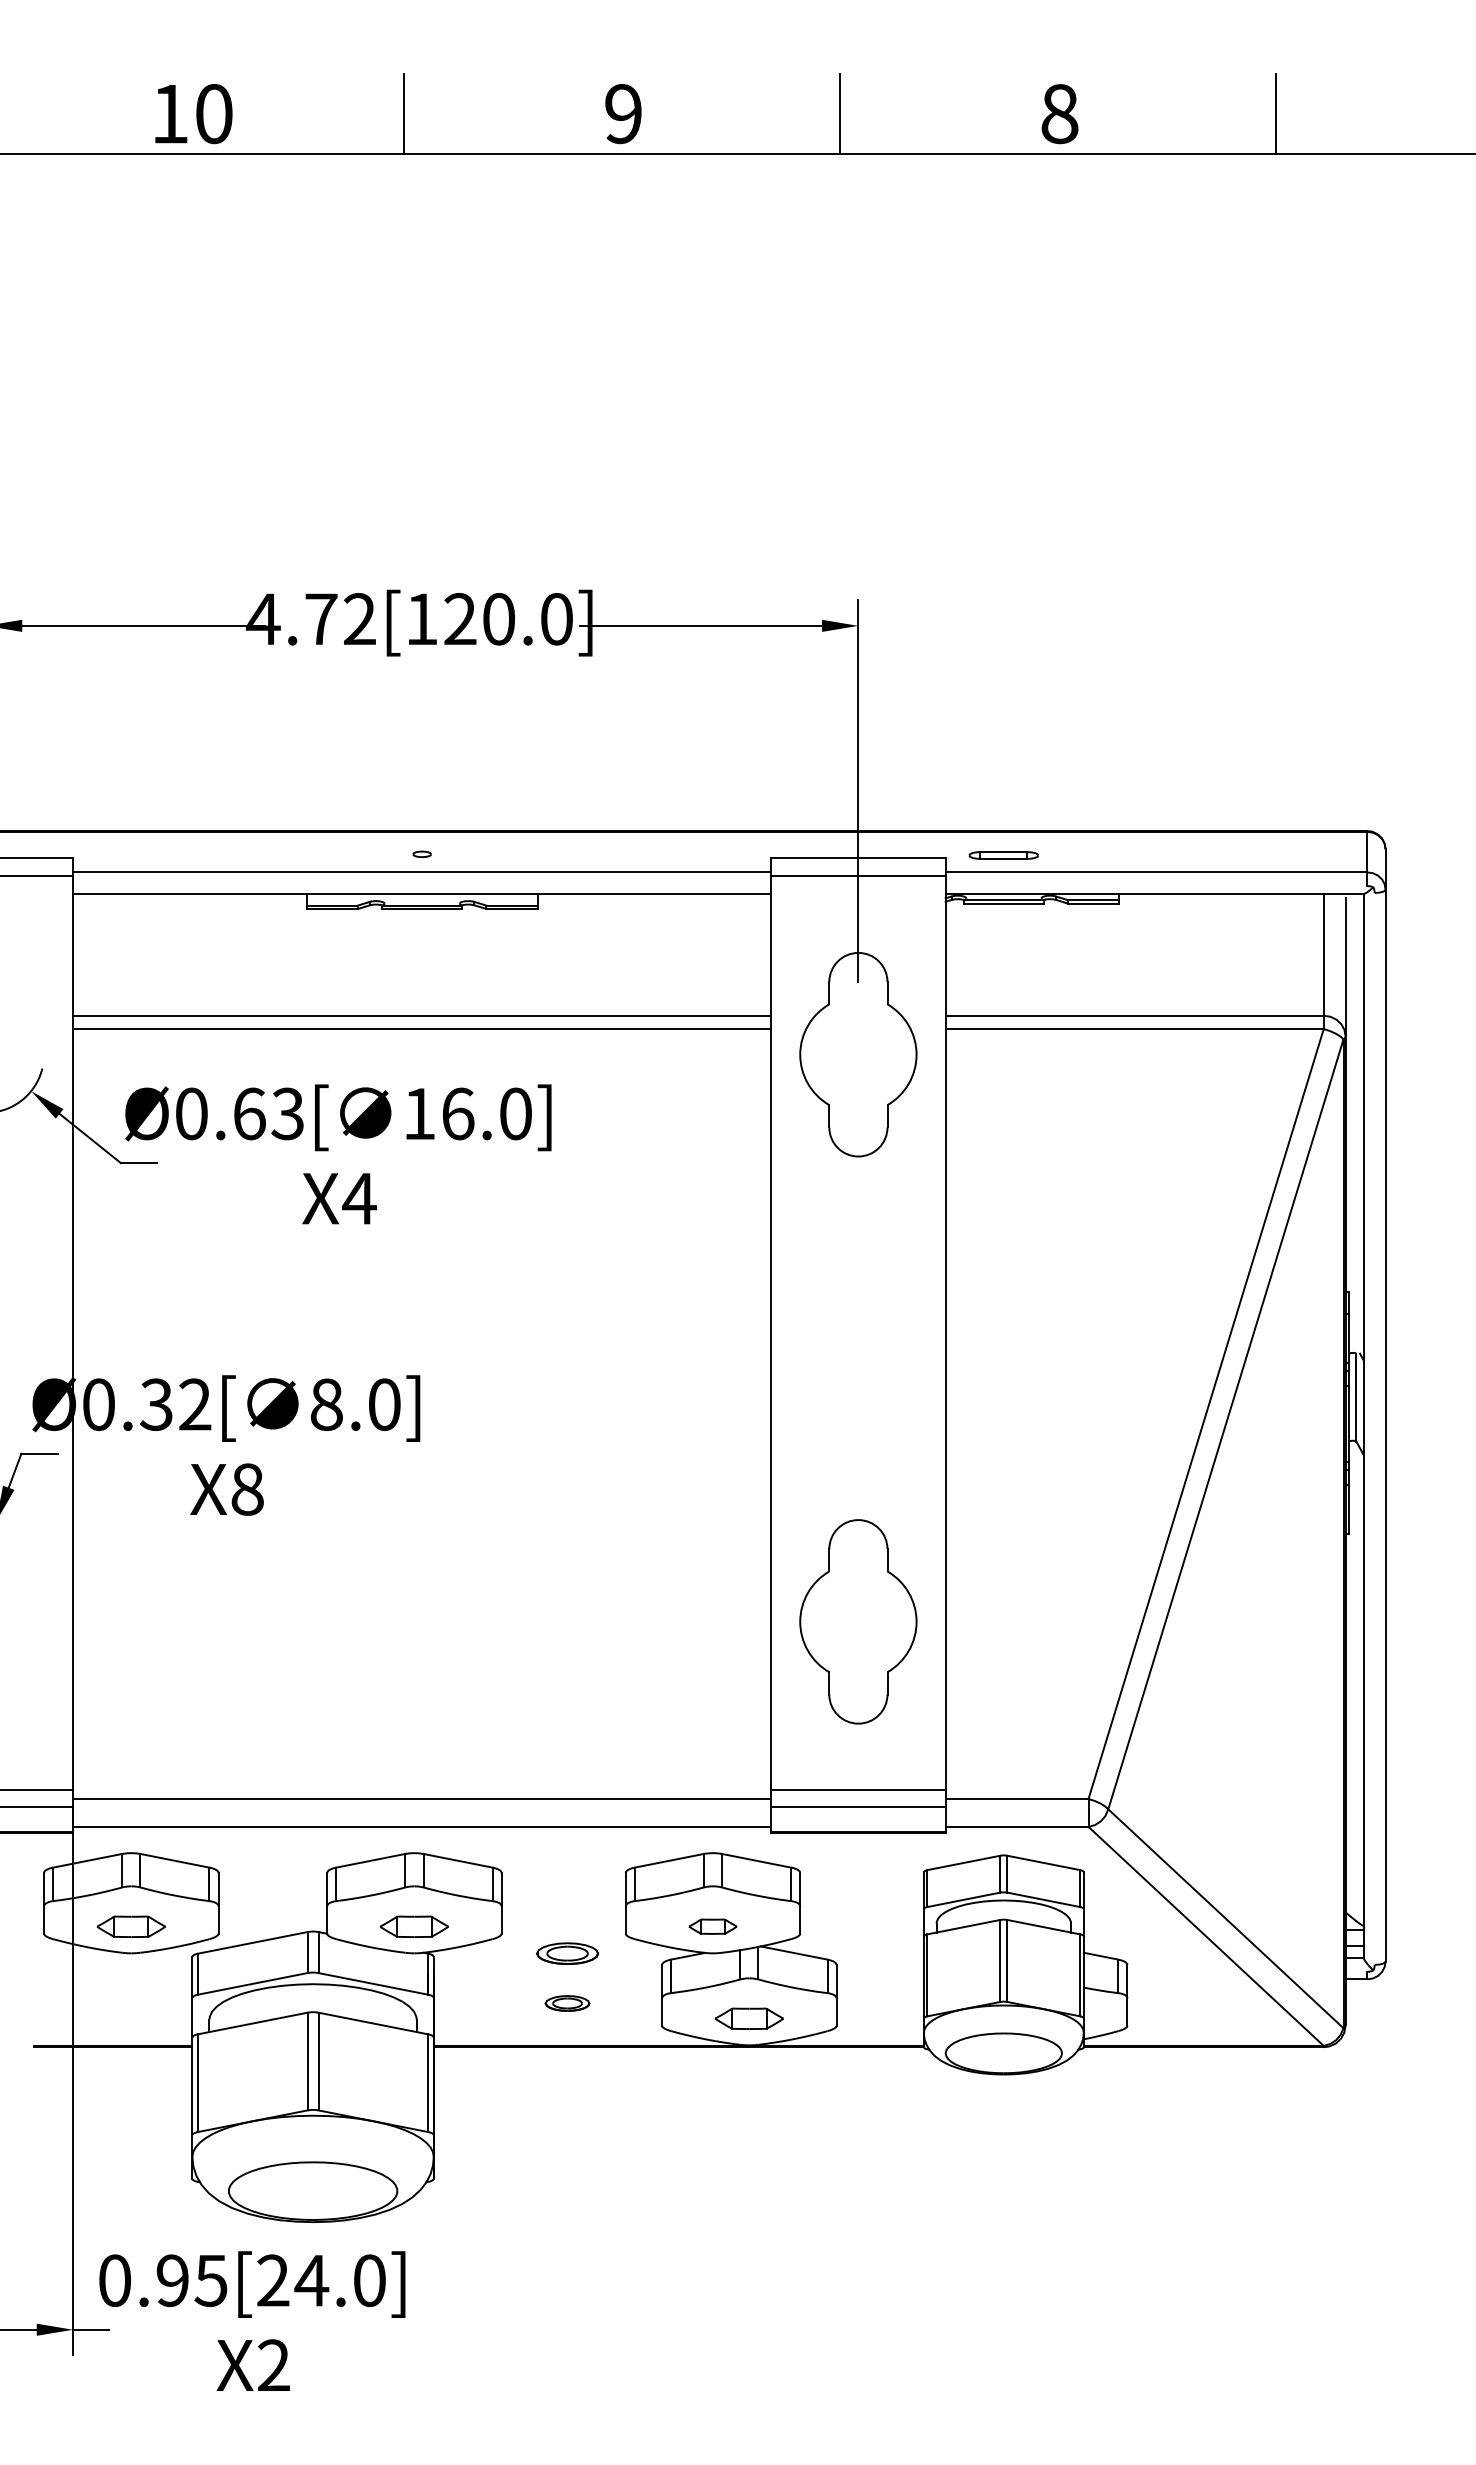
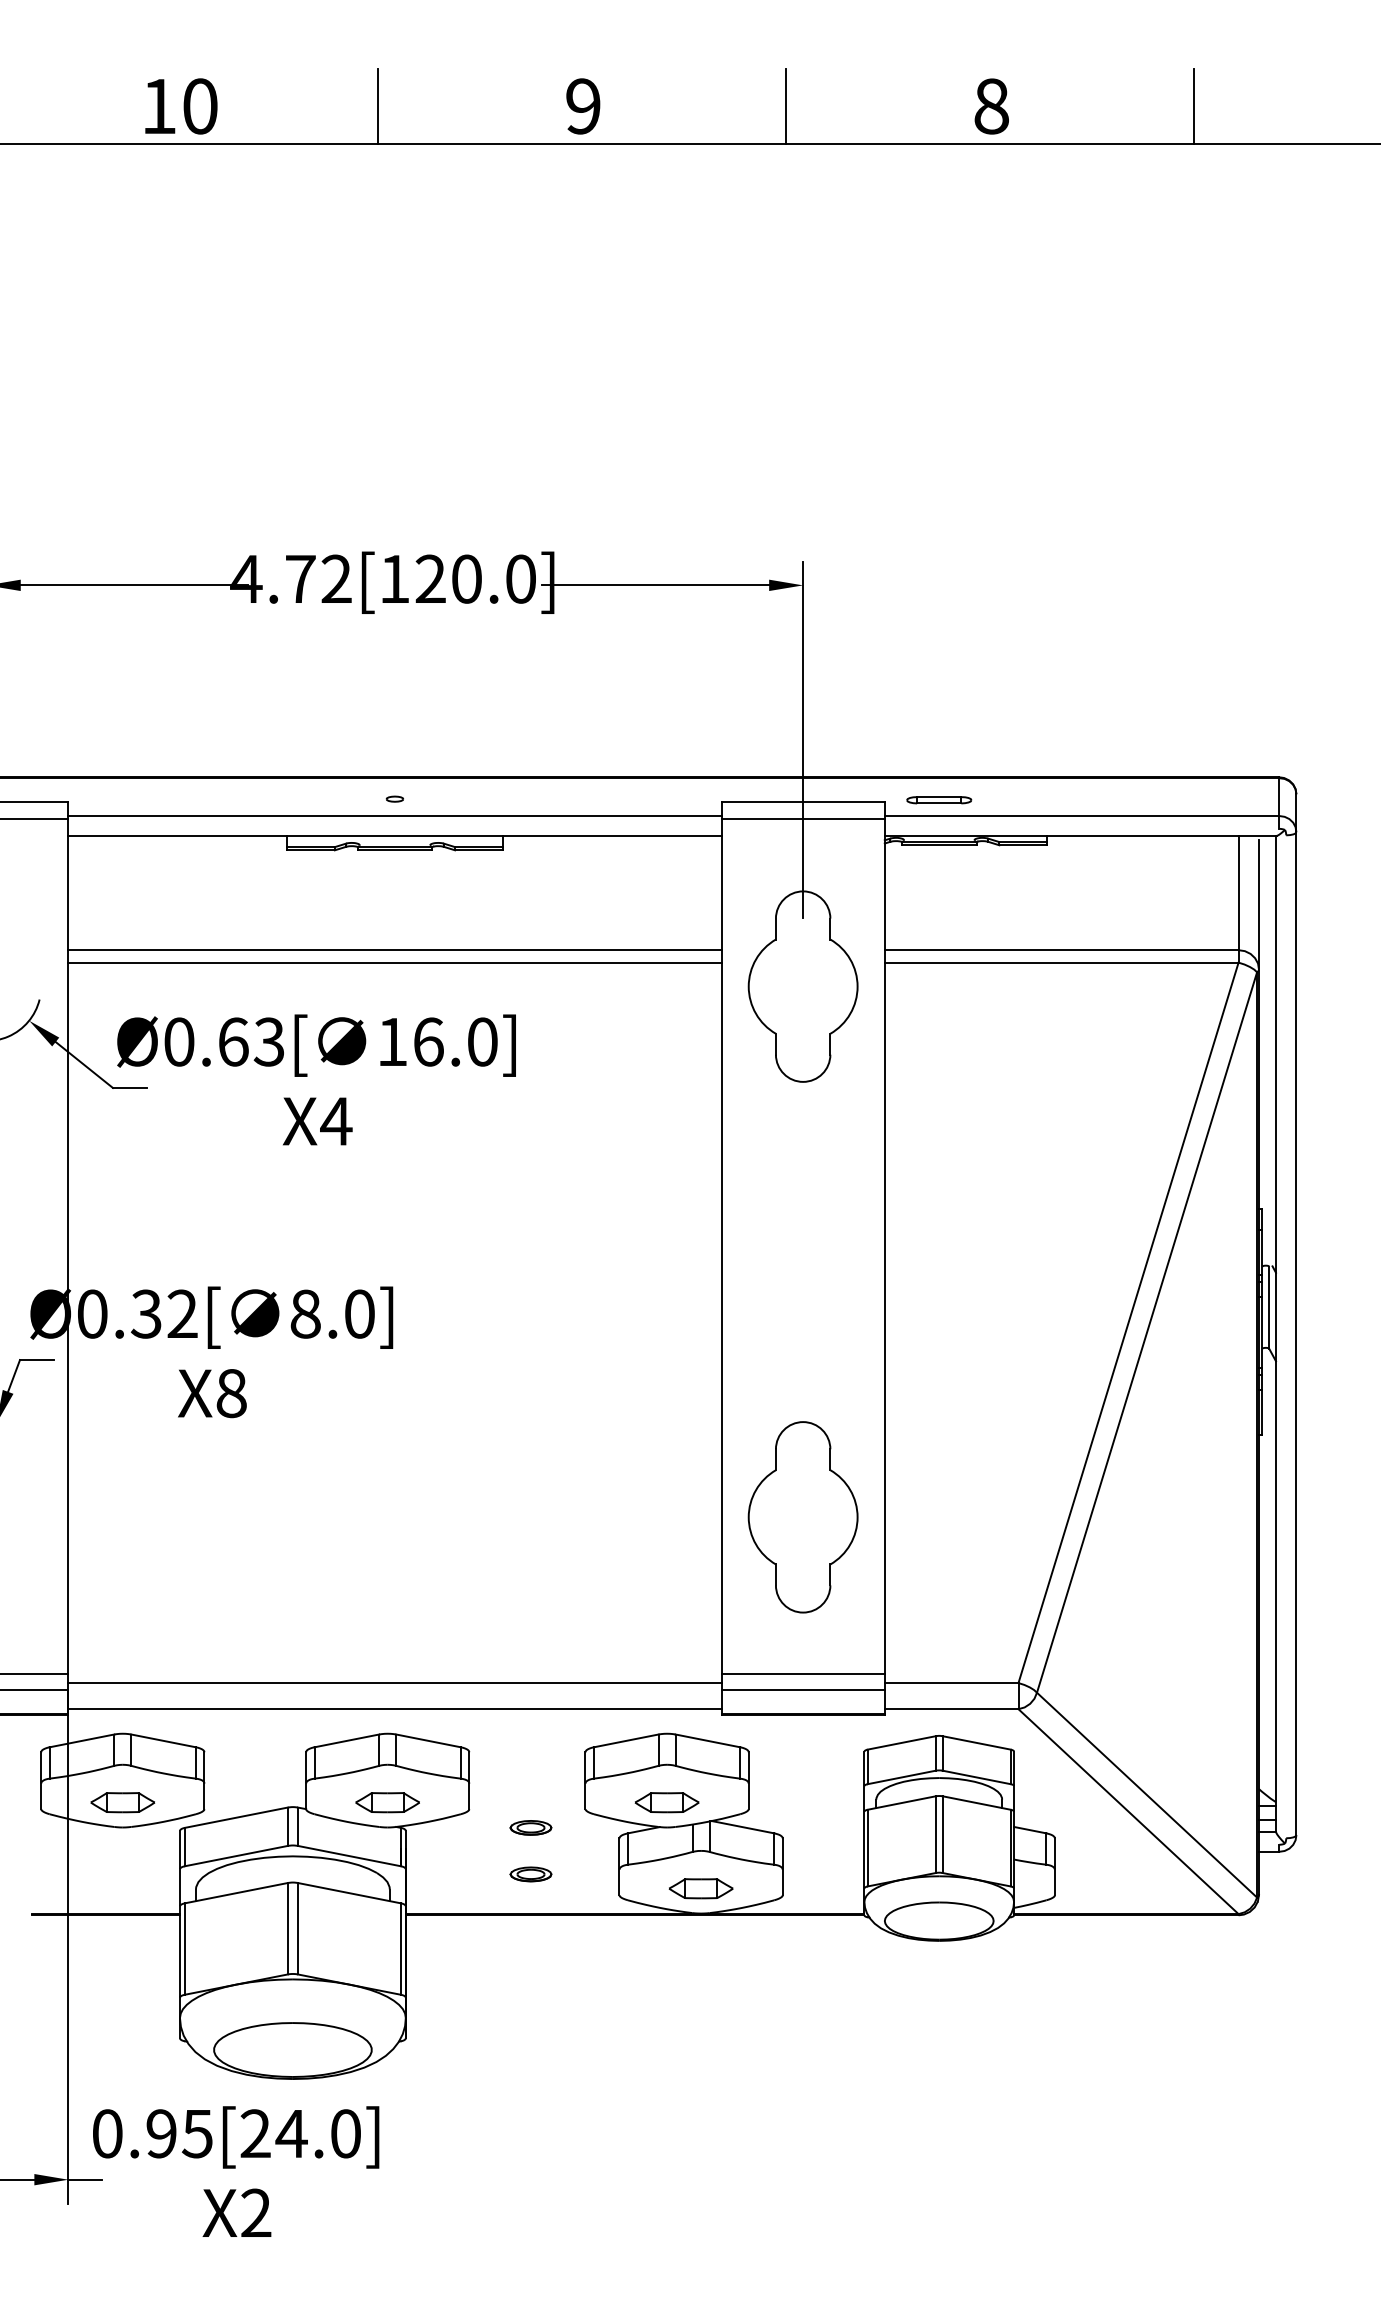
part: (712, 1926) -> (666, 1802), size x1.43
part: (567, 1953) -> (530, 1827), size x0.71

